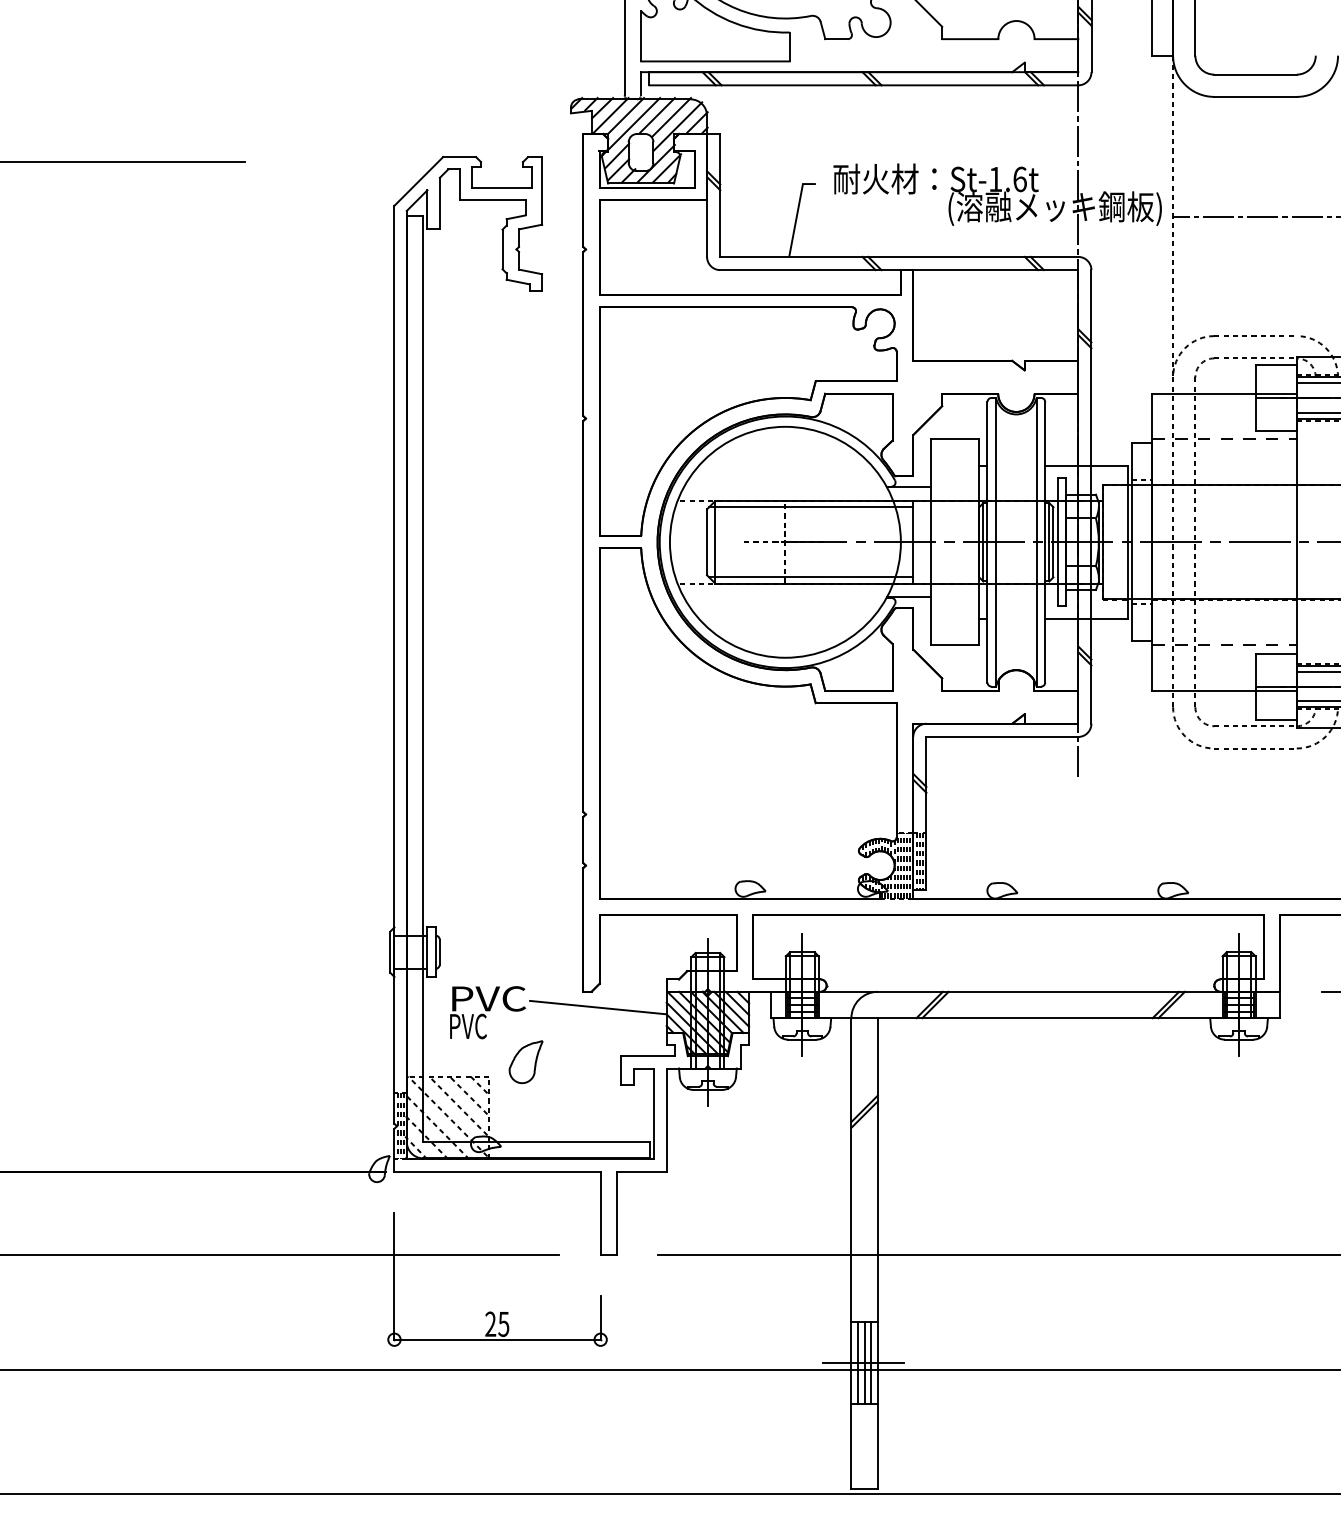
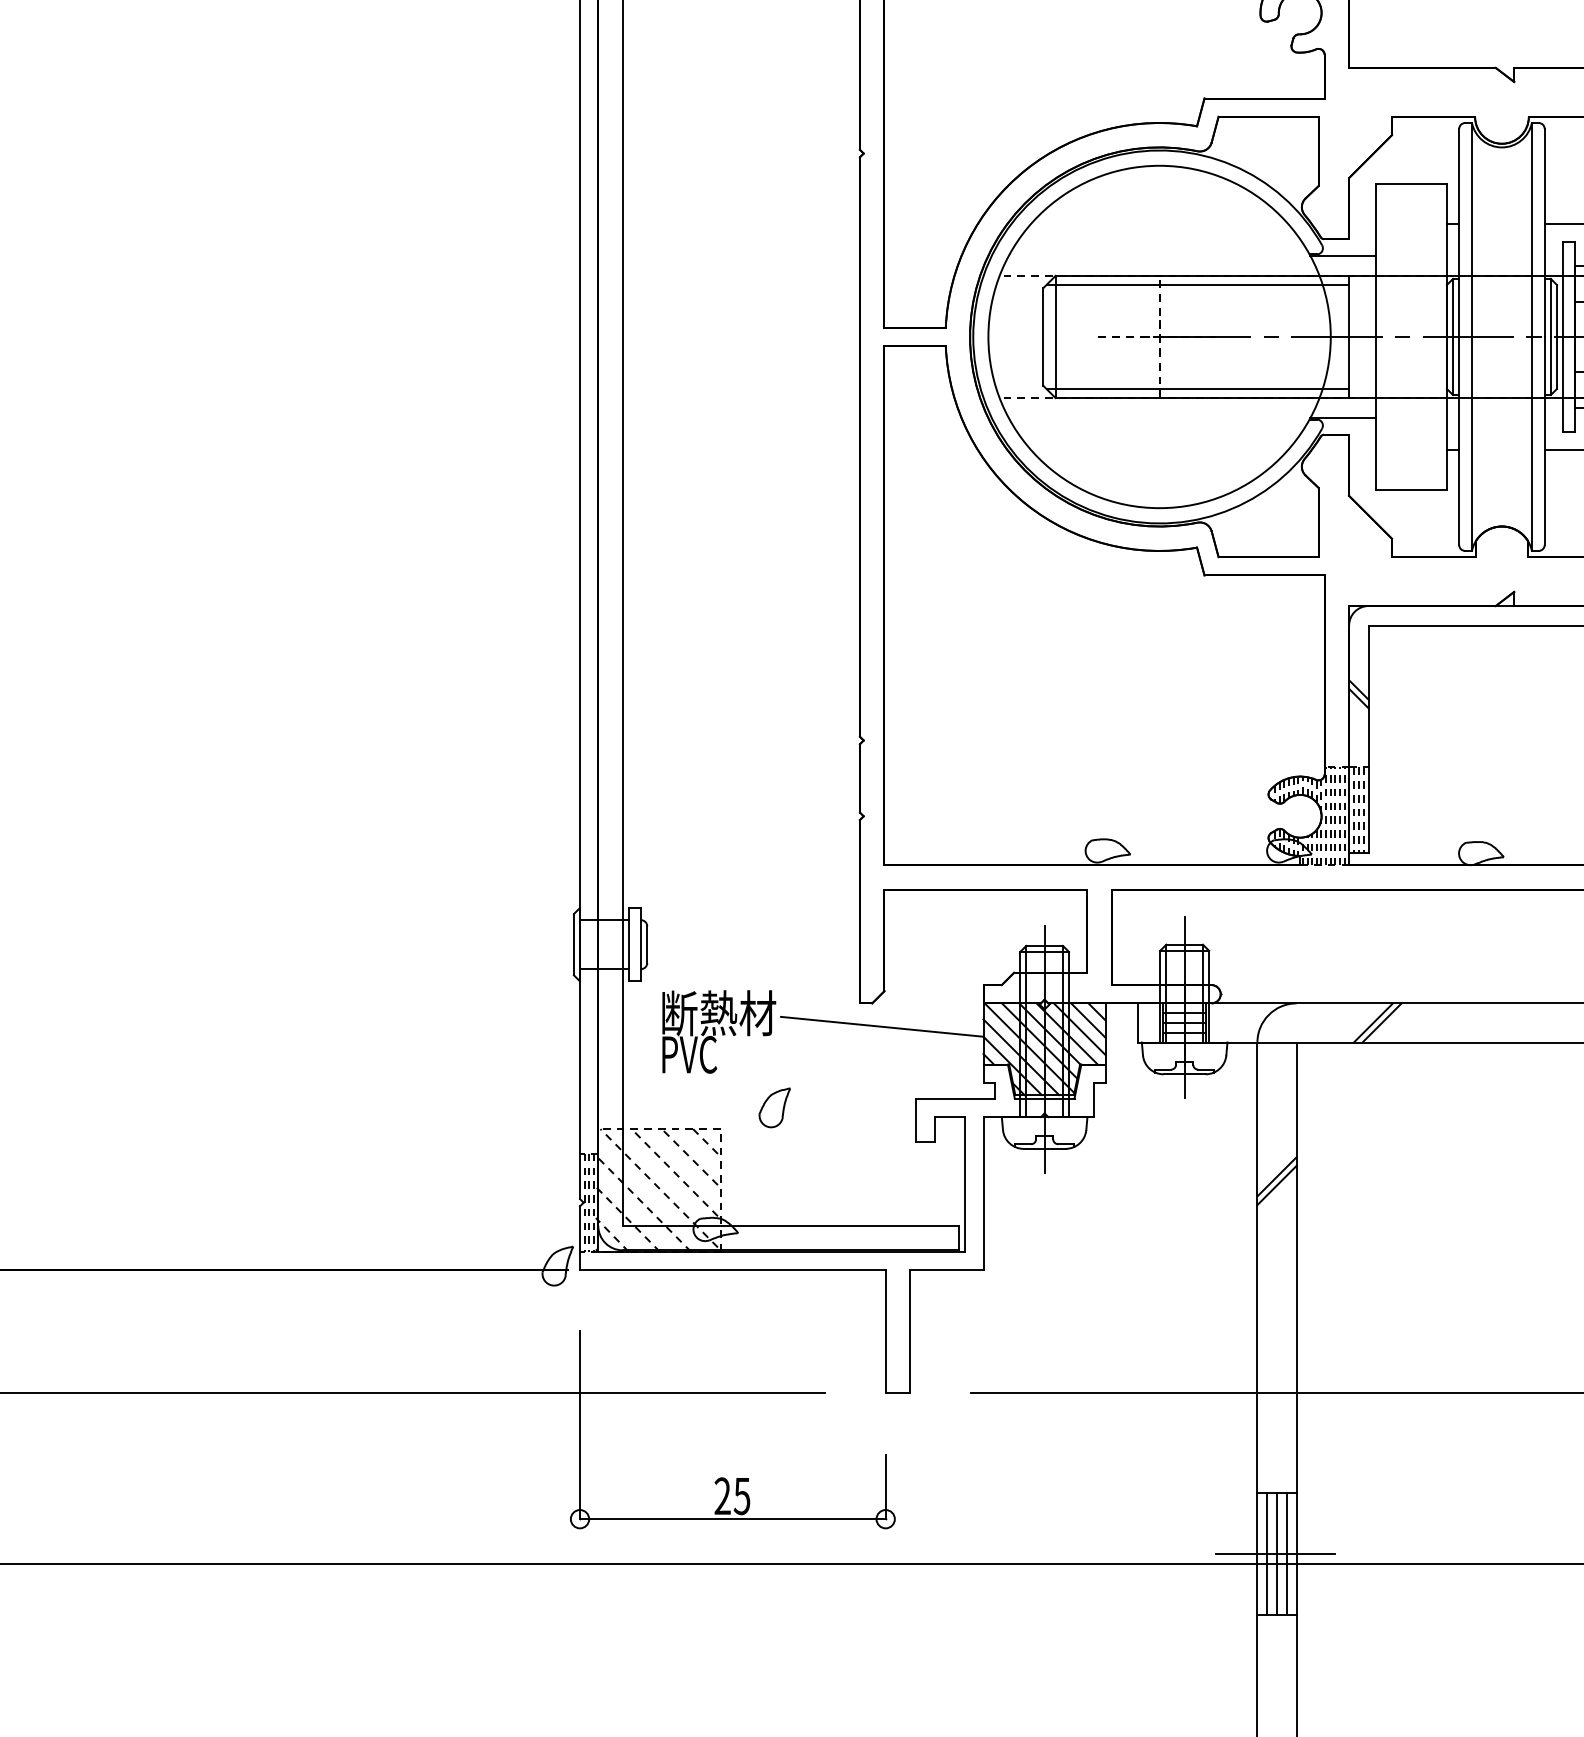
text: (488, 998) -> (719, 1013), PVC -> 断熱材
part: (525, 1062) -> (774, 1108), size x0.62

